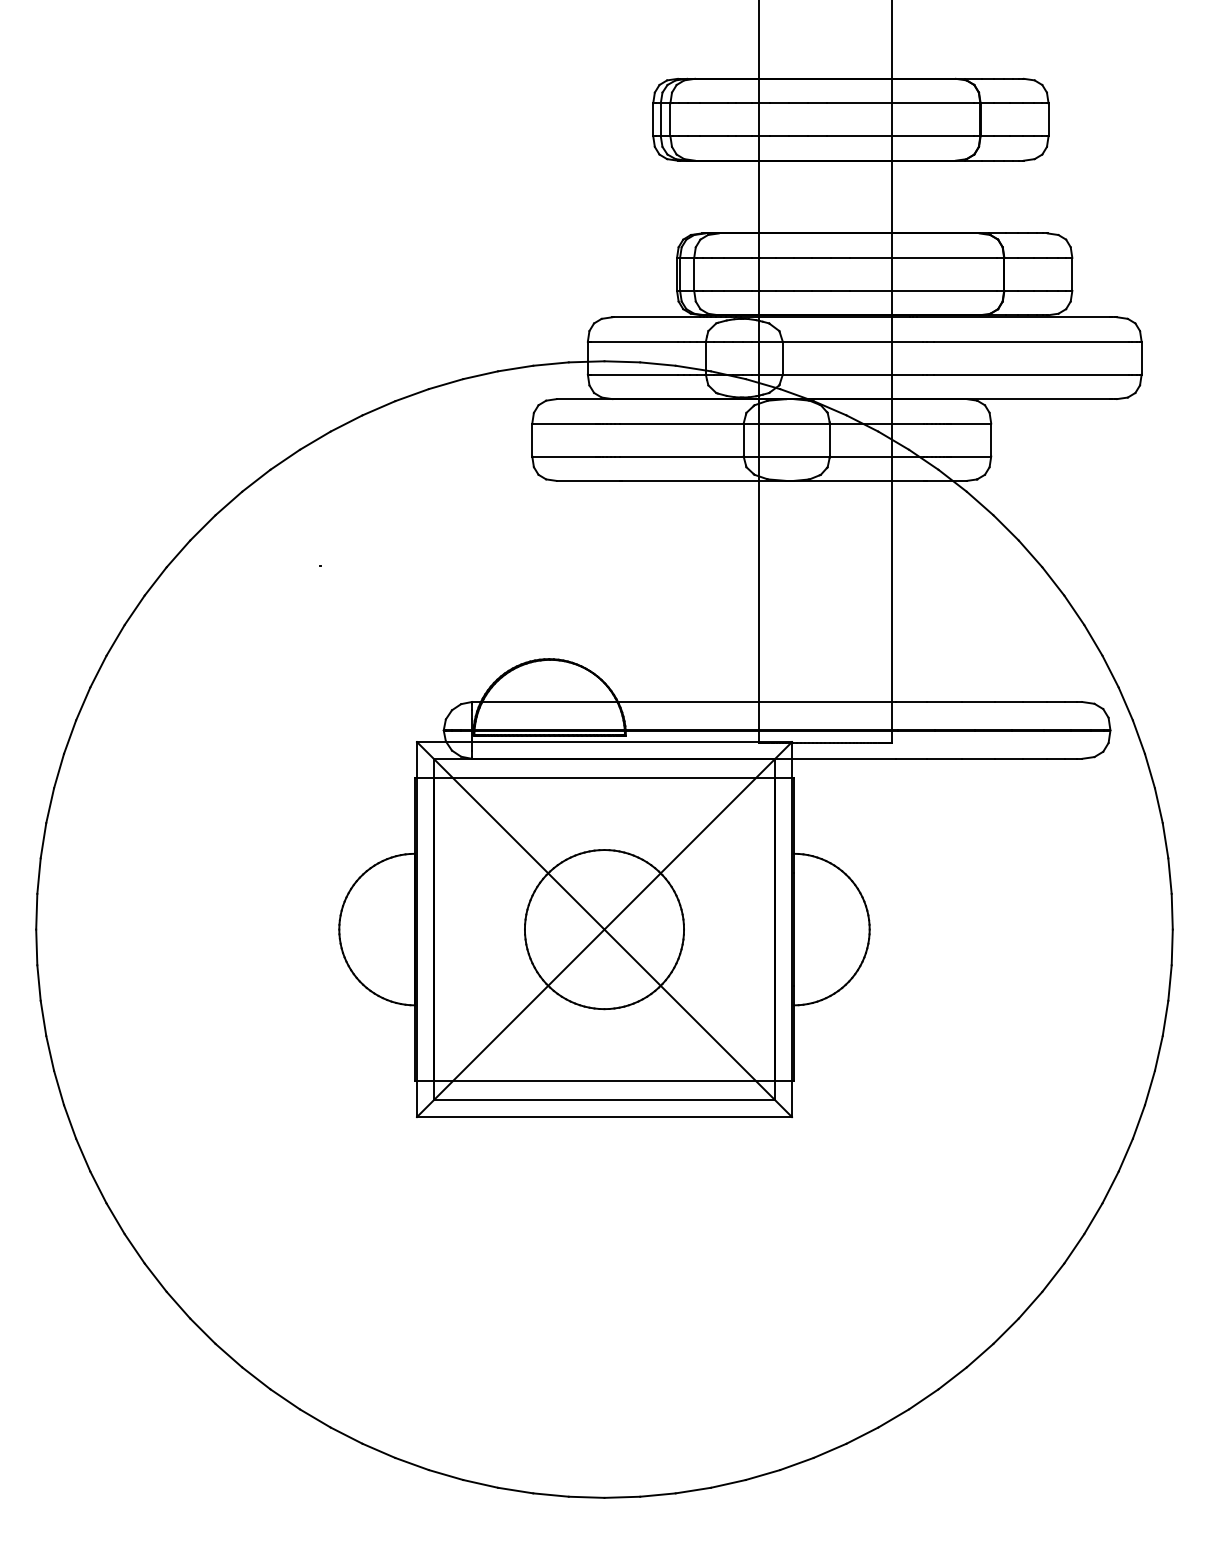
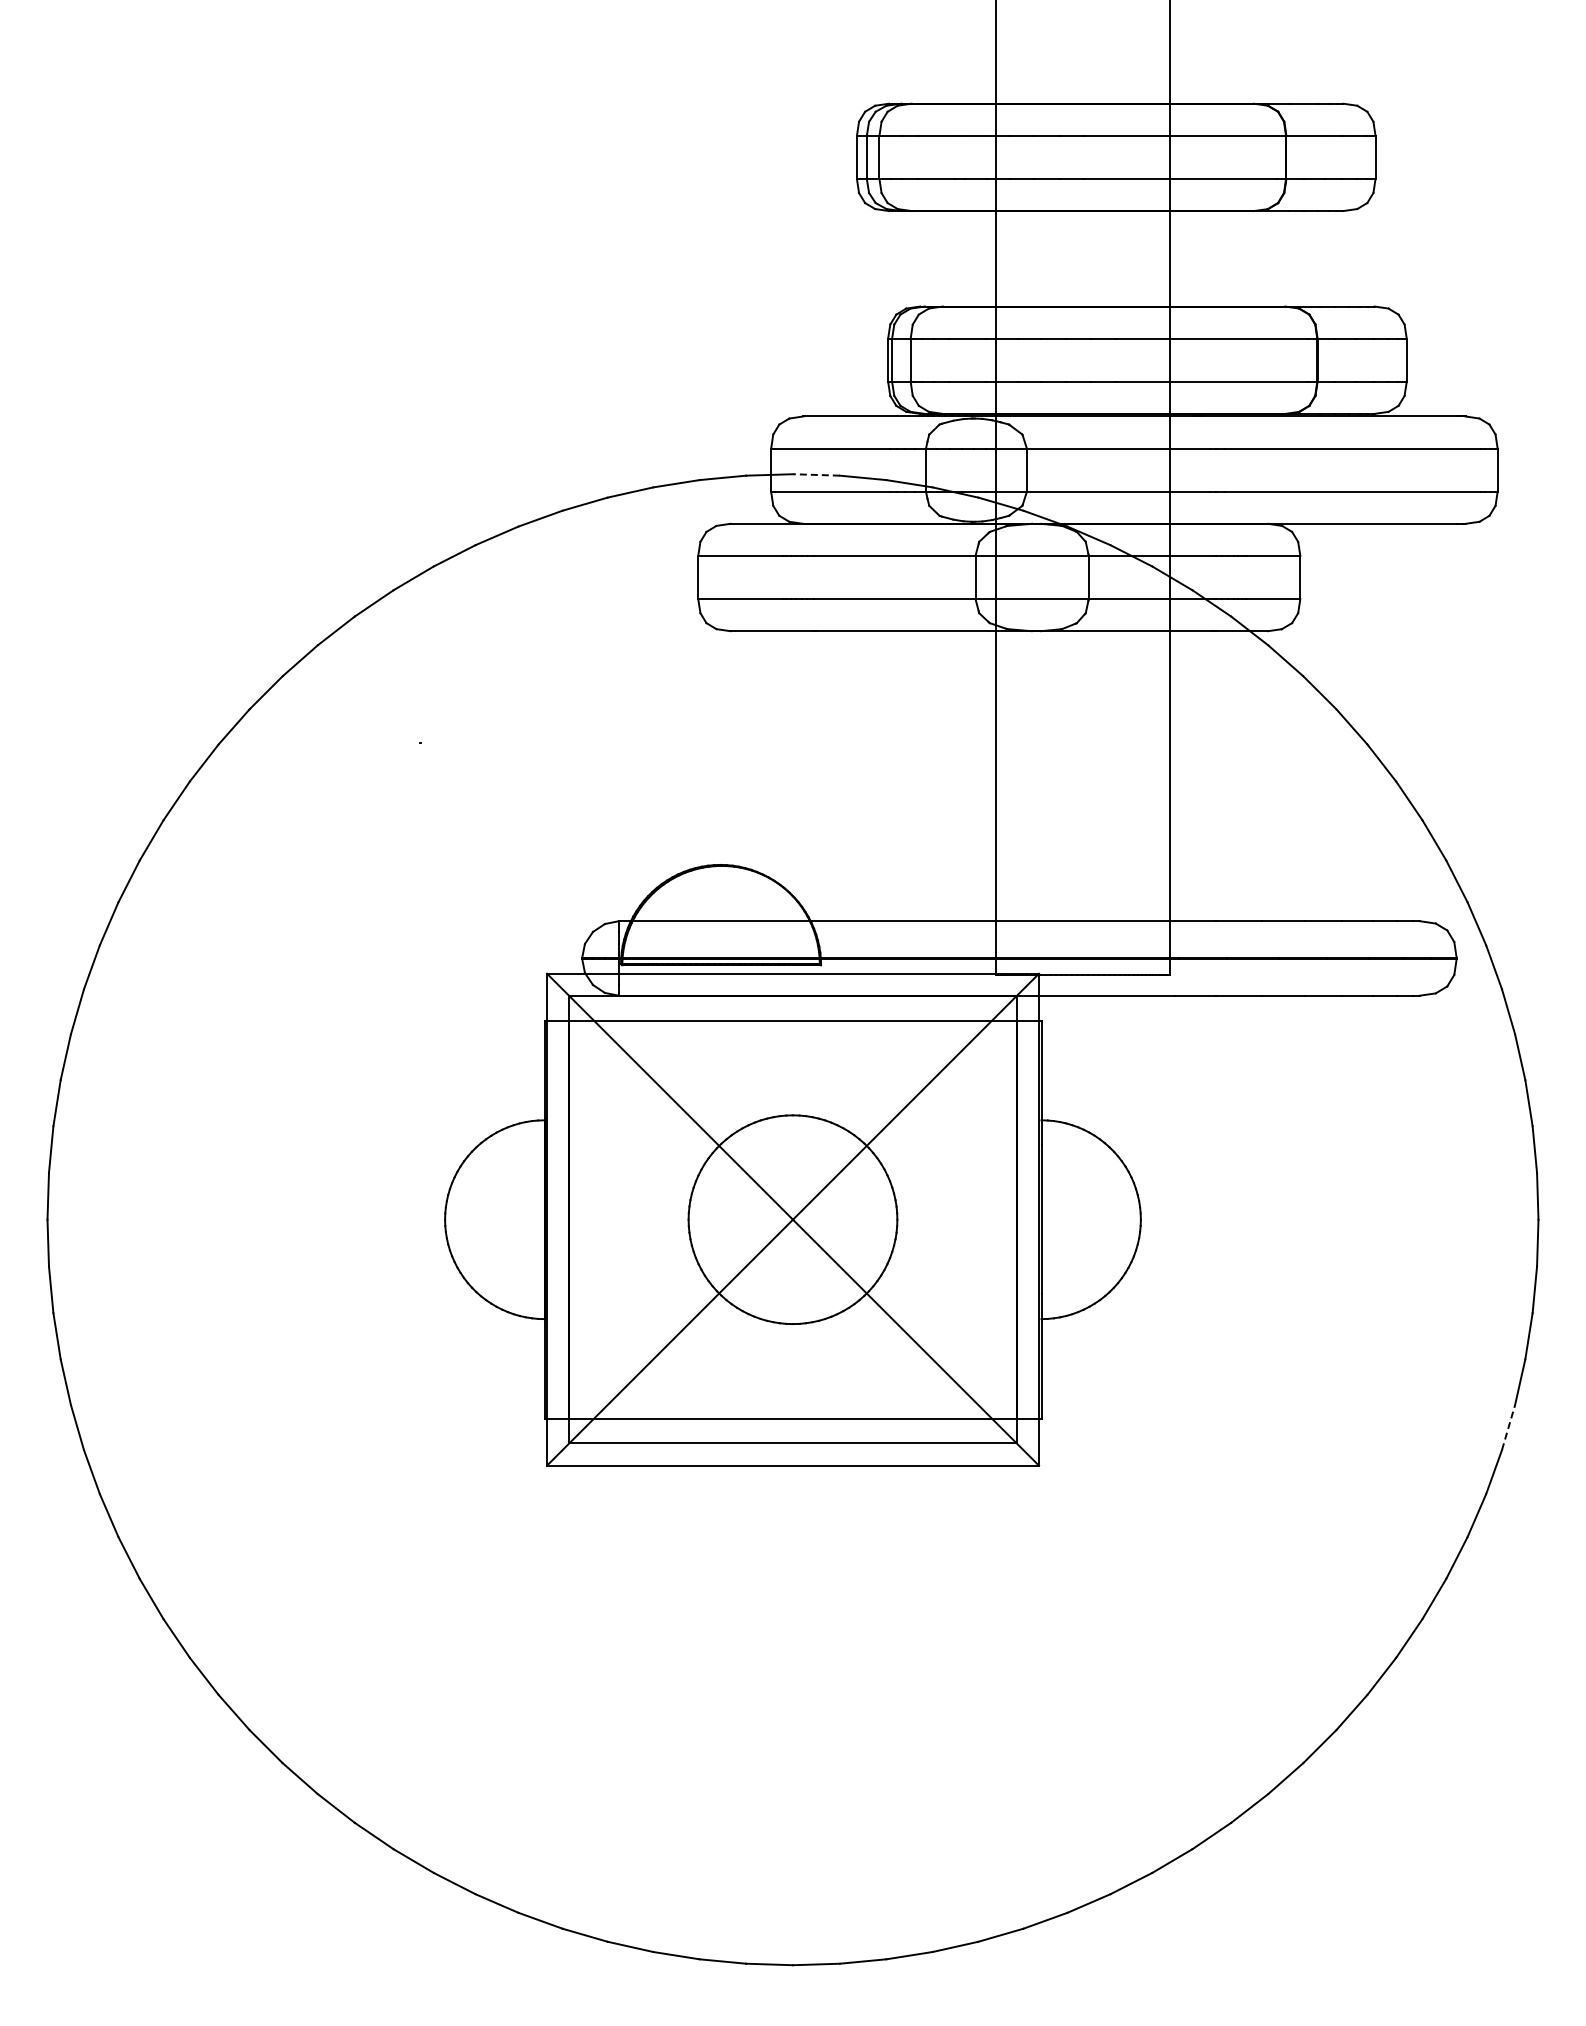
line: (621, 361) -> (815, 474), solid -> dashed
line: (1149, 1087) -> (1508, 1427), solid -> dashed

